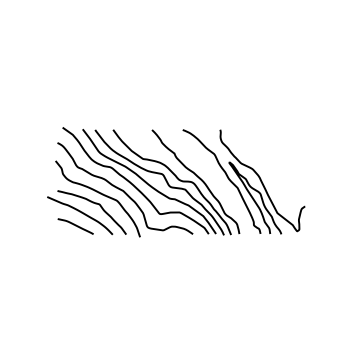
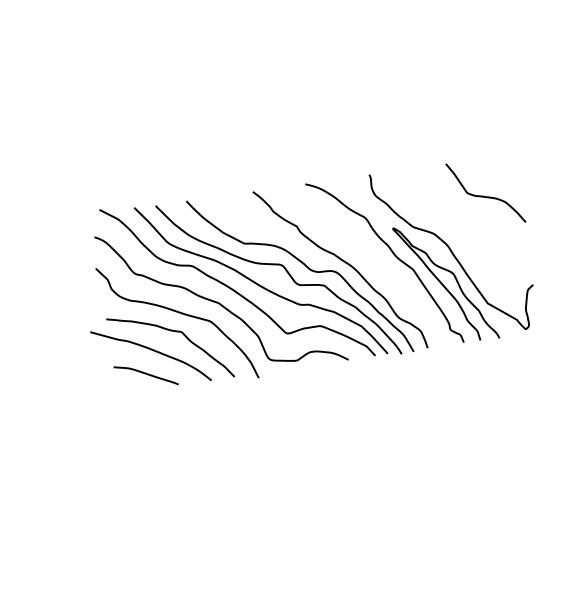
curve: (285, 151) -> (486, 195), added

